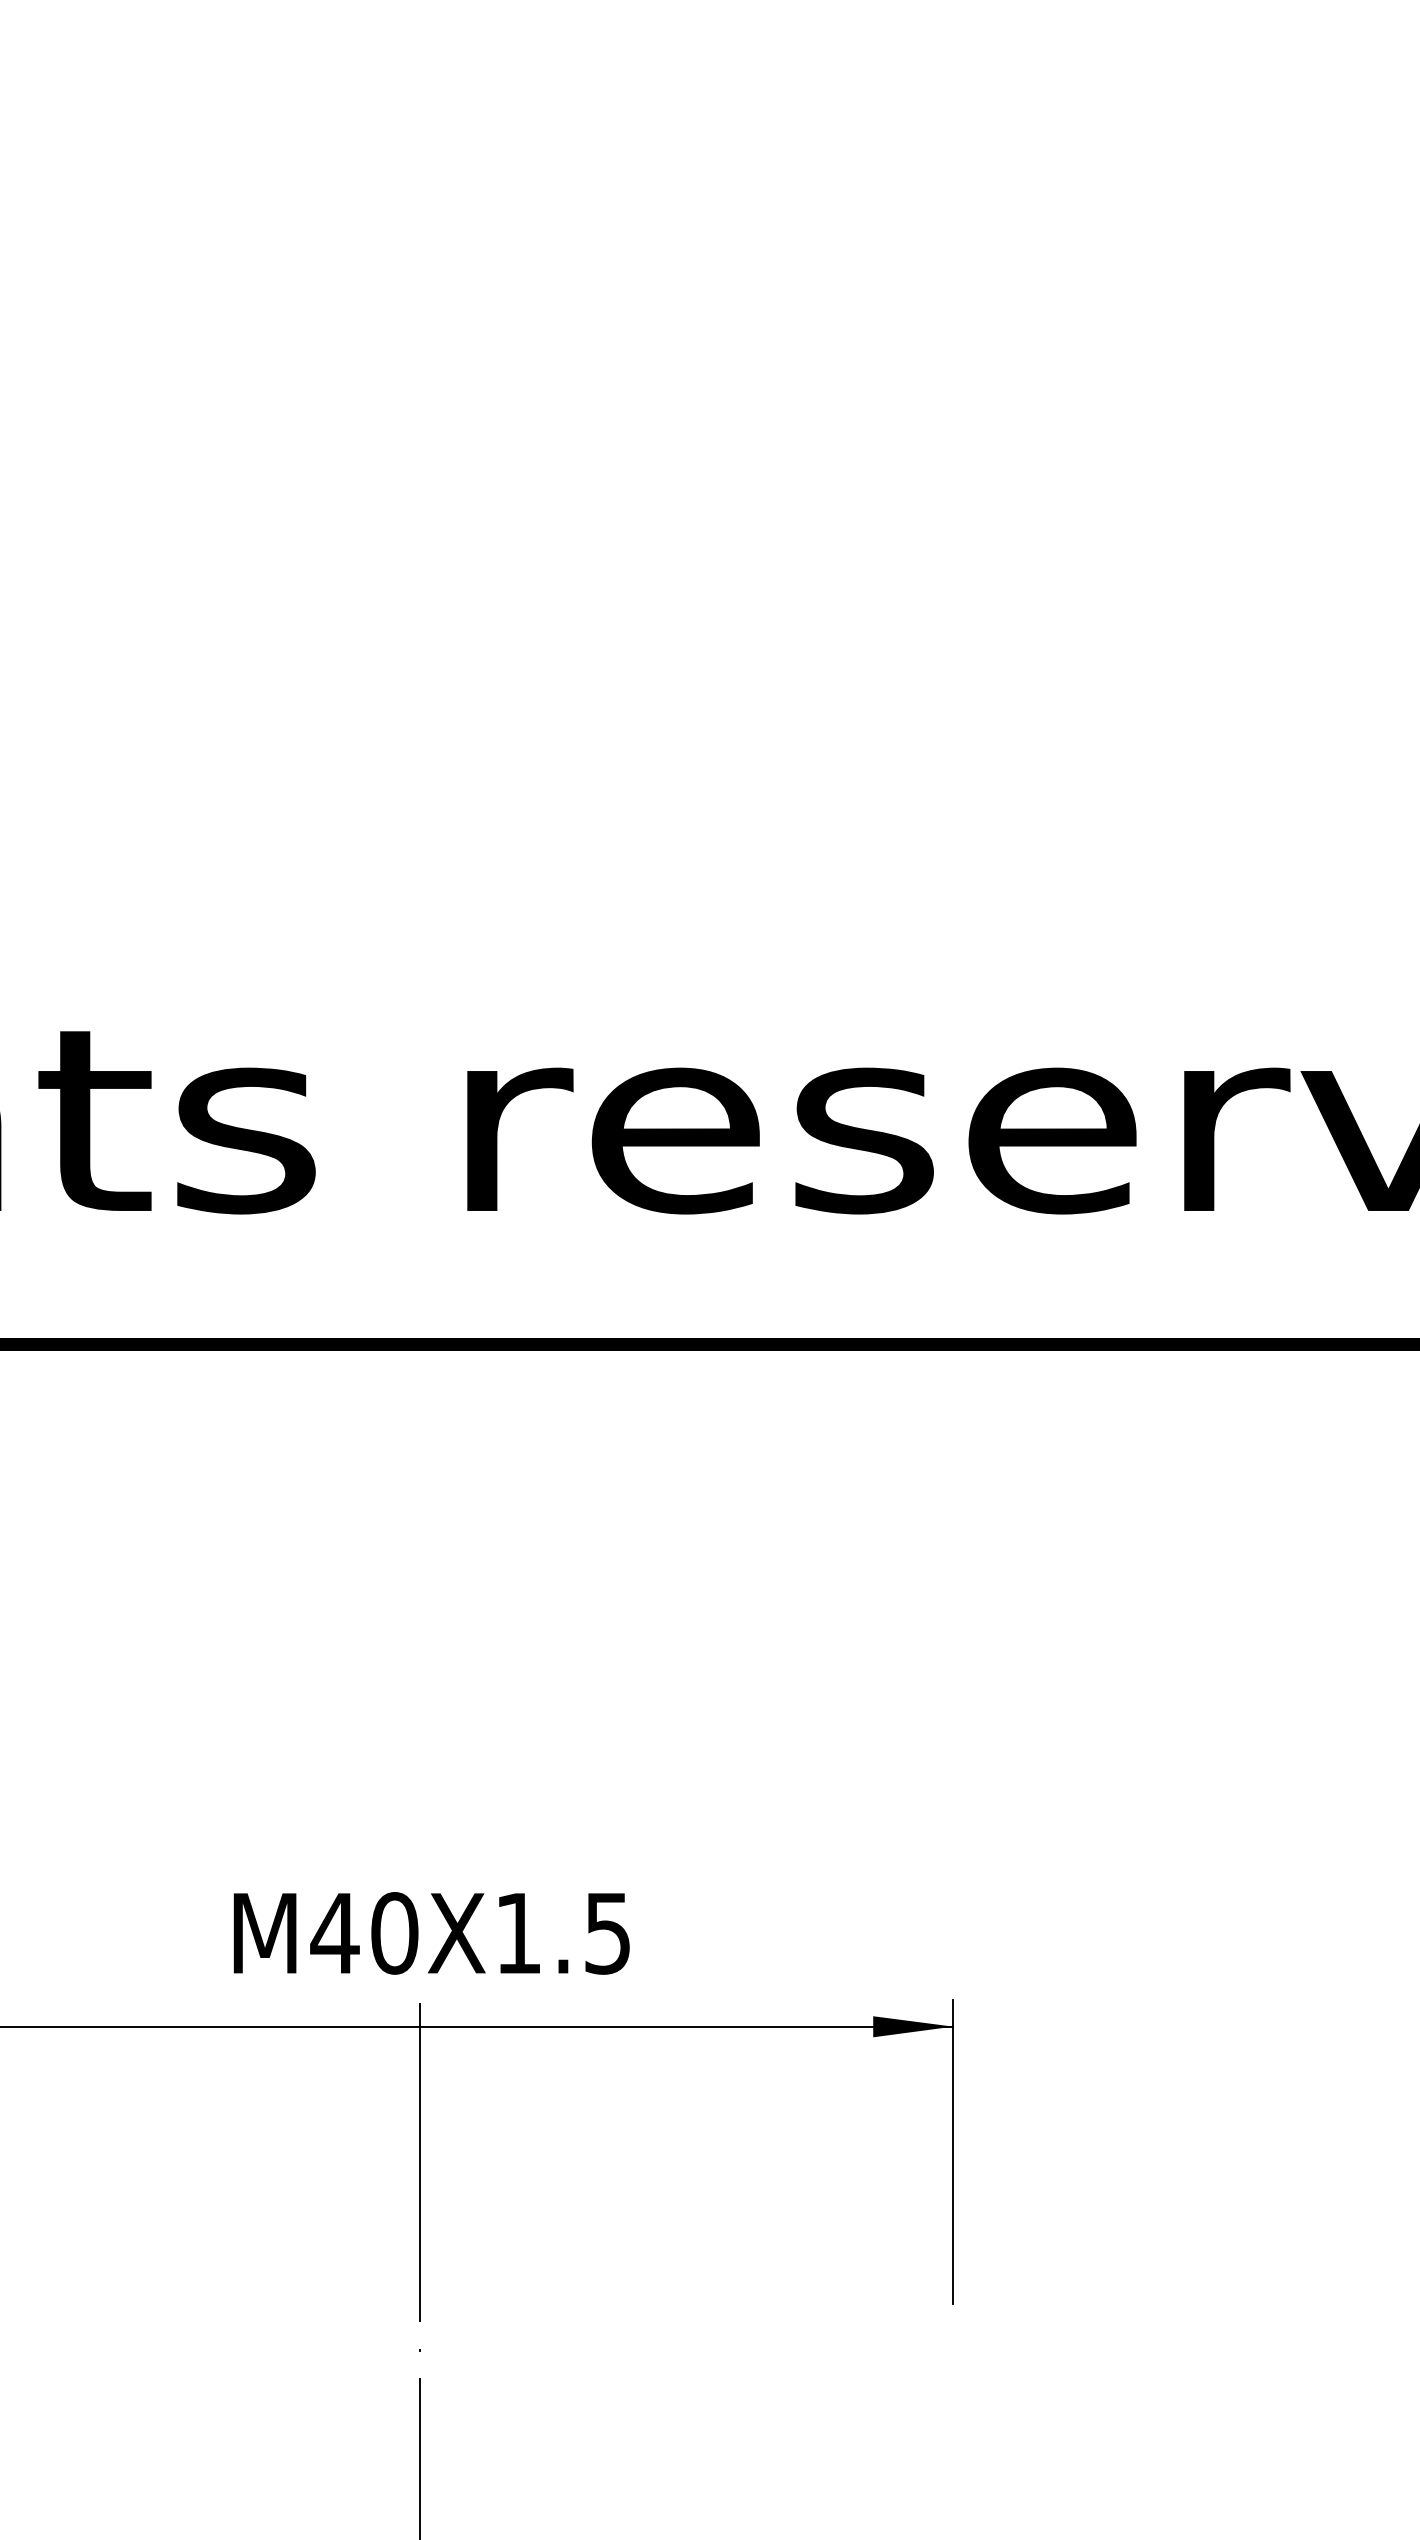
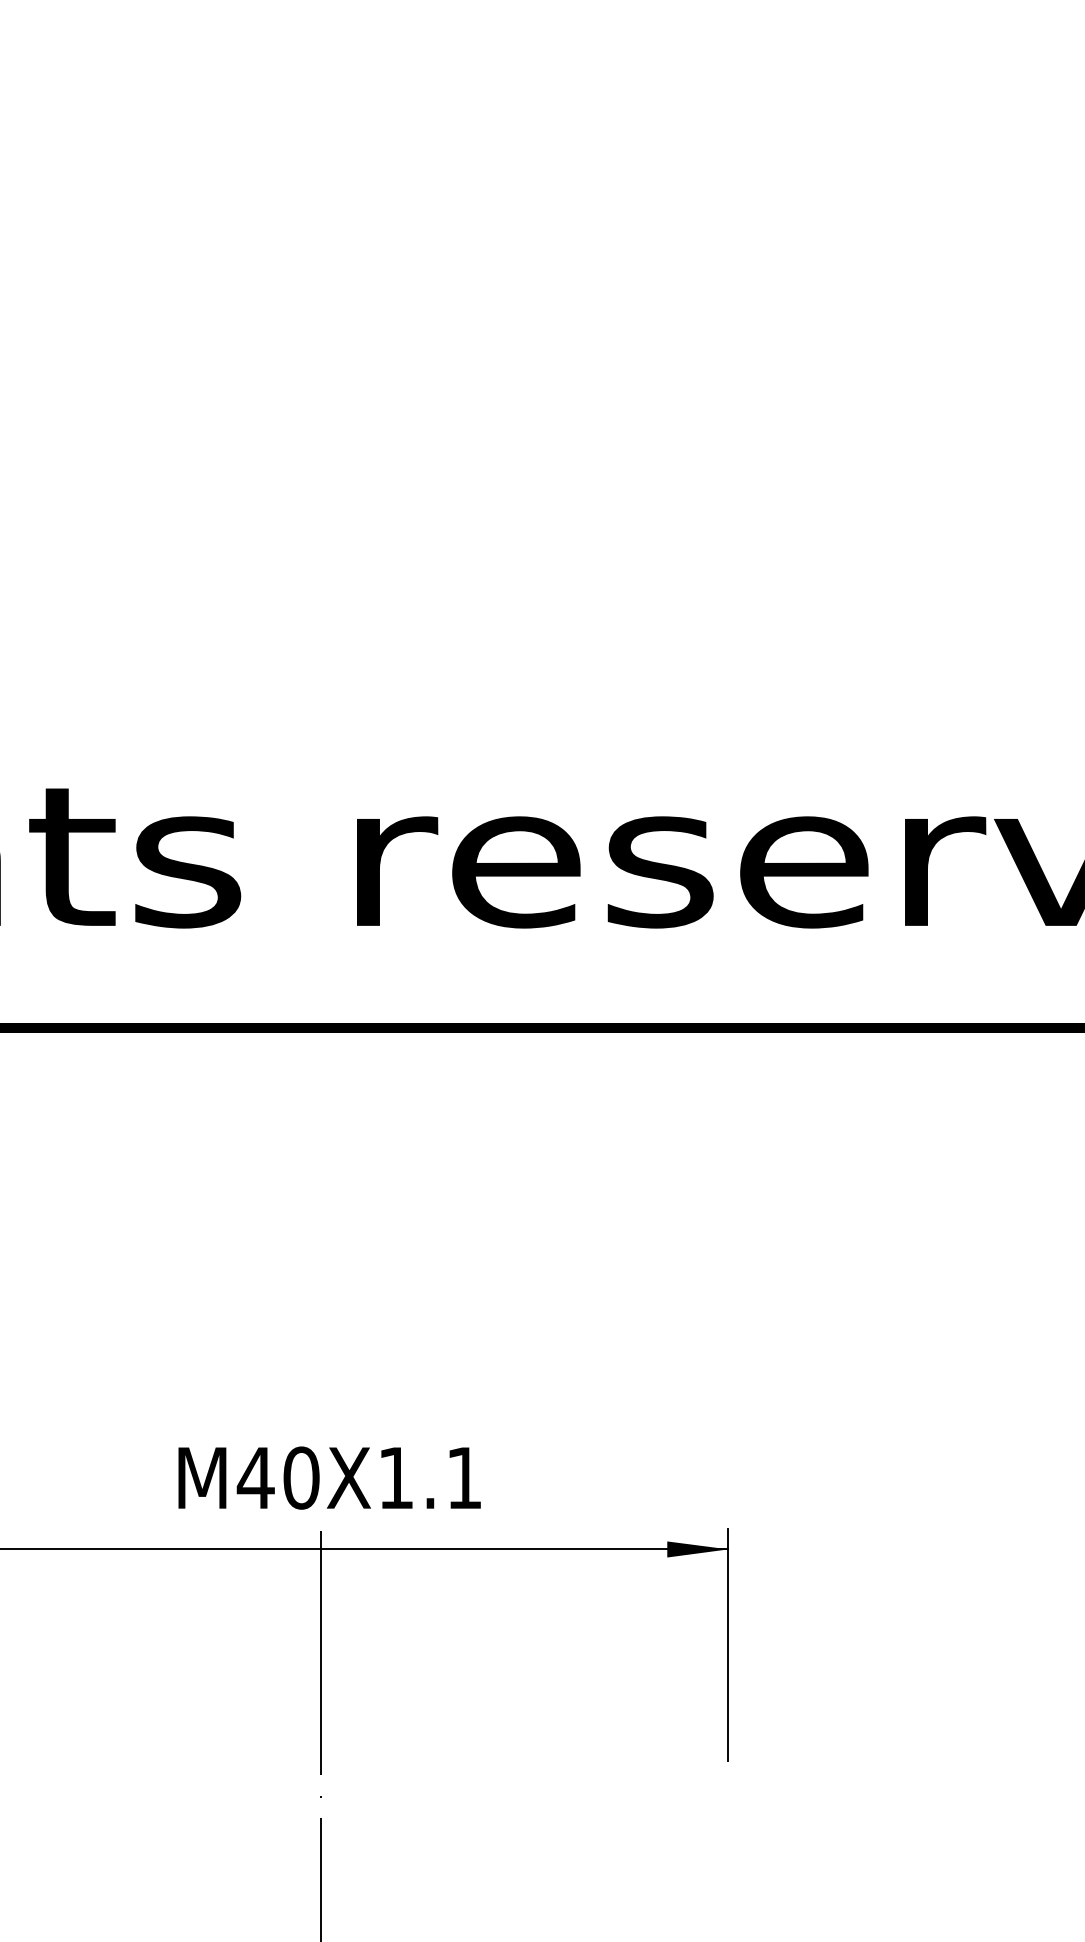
text: (607, 1933) -> (464, 1478), X1.5 -> X1.1

